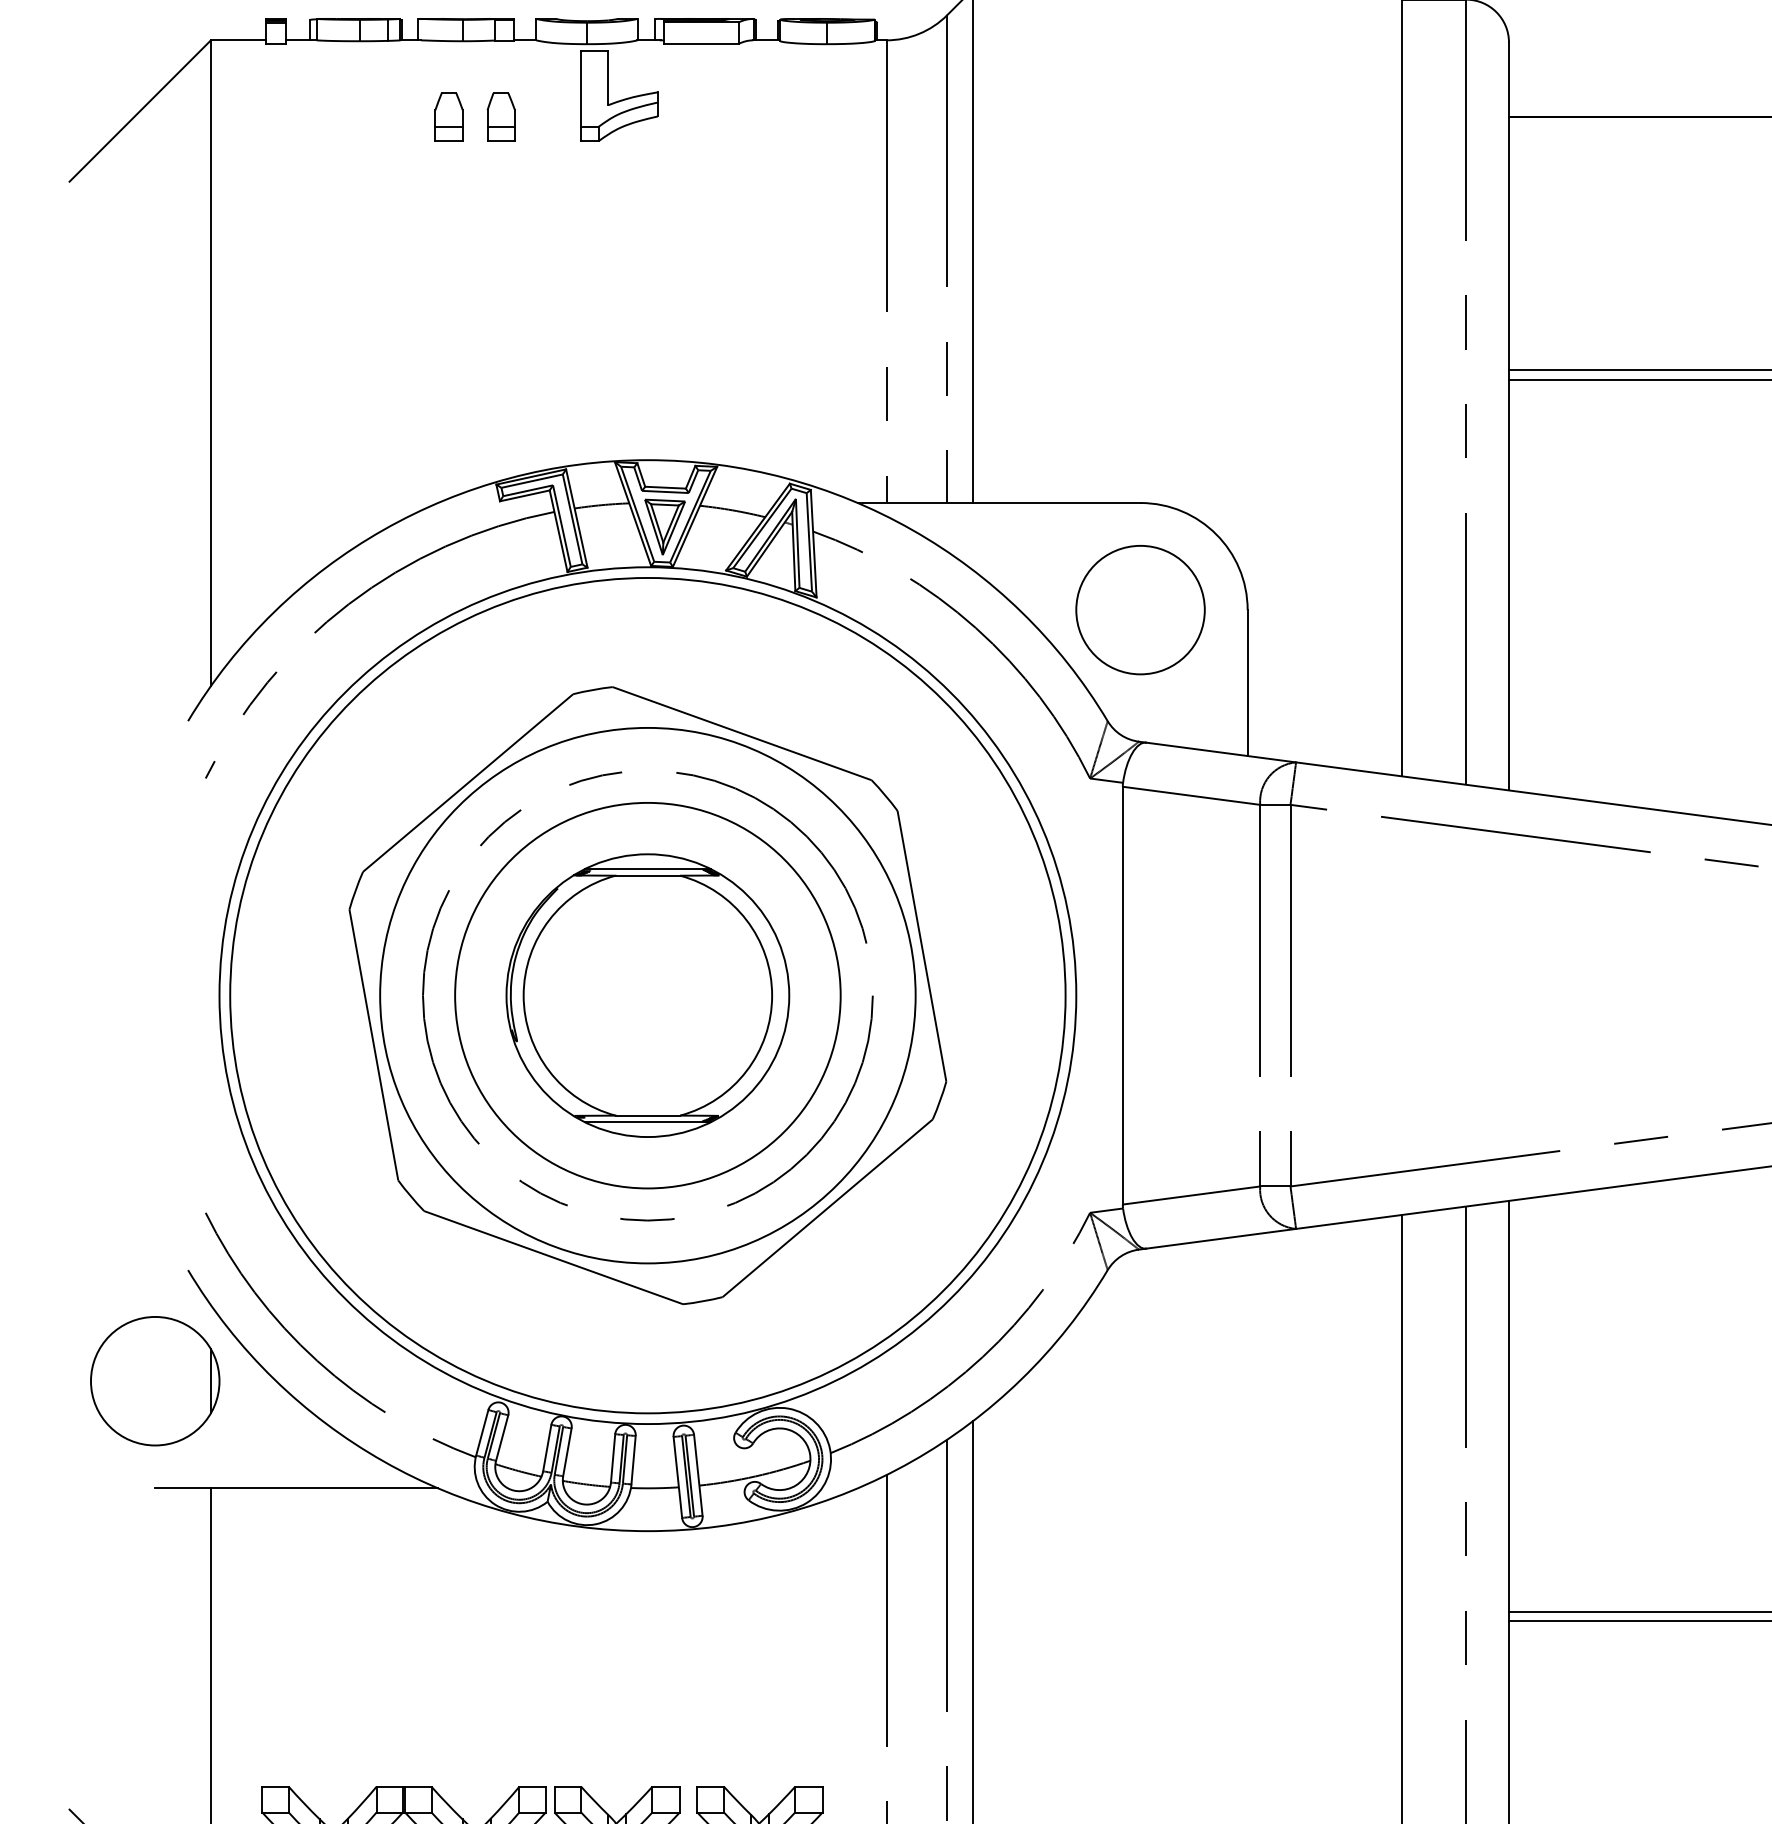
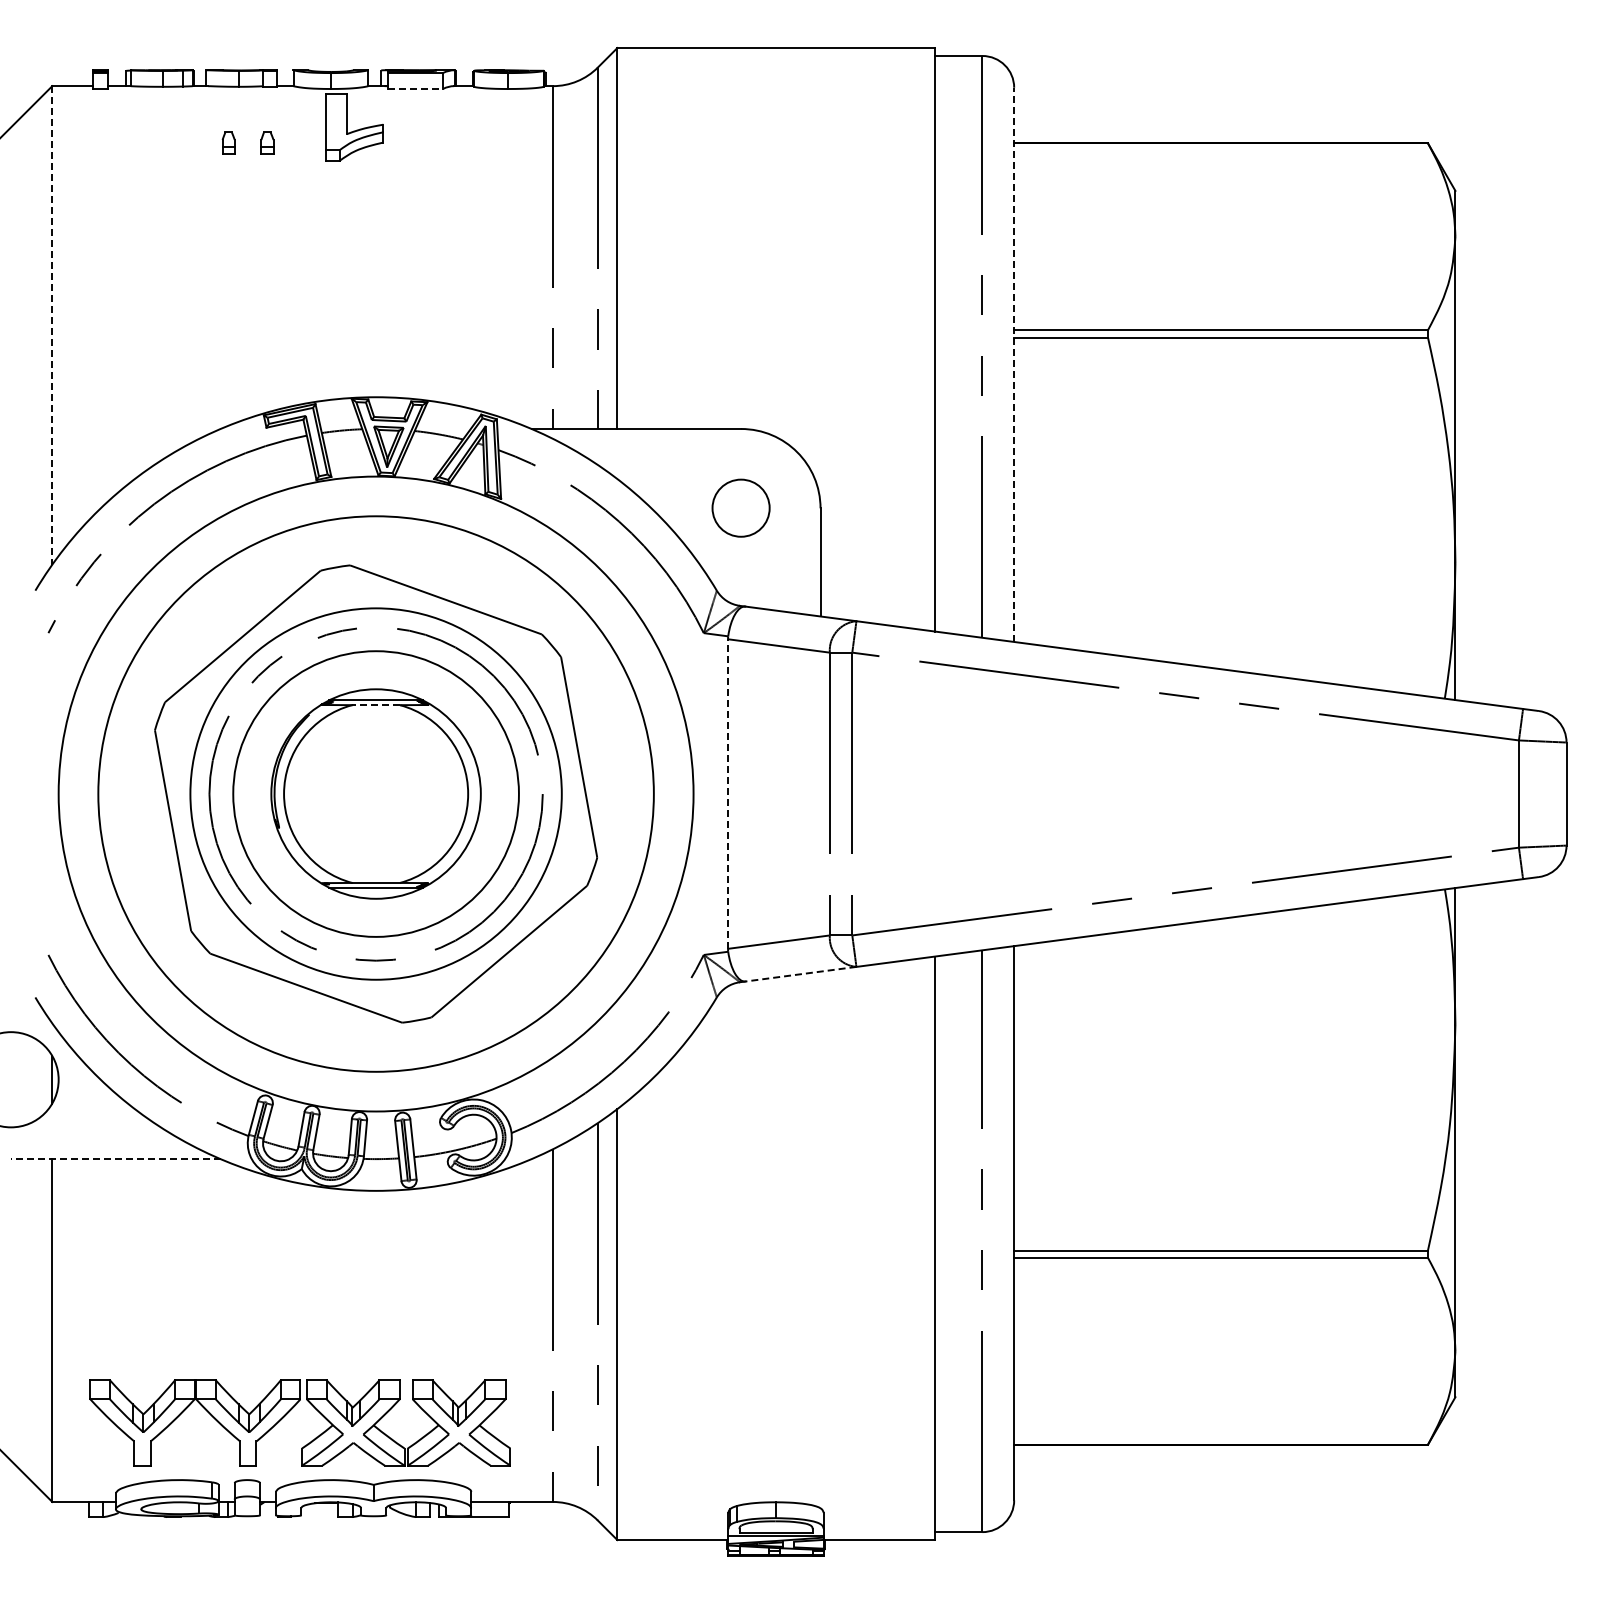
line: (701, 43) -> (415, 88), solid -> dashed
part: (448, 116) -> (228, 142), size x0.6
part: (501, 116) -> (267, 142), size x0.6
line: (211, 363) -> (52, 325), solid -> dashed
line: (1509, 415) -> (1014, 364), solid -> dashed
circle: (1139, 608) -> (740, 507), size x0.6
line: (648, 876) -> (376, 705), solid -> dashed
circle: (647, 994) -> (375, 793), size x0.6
circle: (647, 994) -> (375, 793), size x1.4
line: (1123, 996) -> (728, 794), solid -> dashed
line: (1220, 1239) -> (800, 974), solid -> dashed
line: (296, 1488) -> (115, 1159), solid -> dashed

